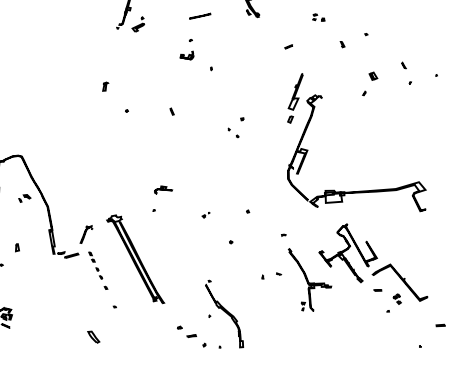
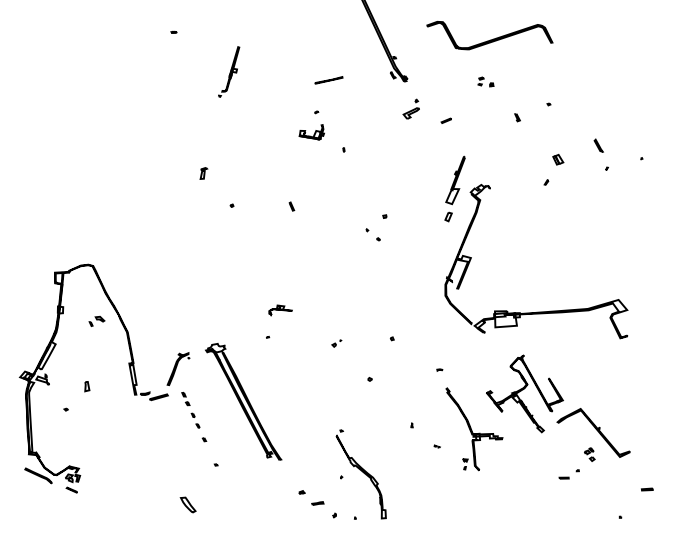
part: (137, 23) -> (410, 108), moved
part: (186, 55) -> (311, 132), size x1.43
part: (403, 65) -> (598, 145), size x1.67
part: (86, 234) -> (178, 369), size x1.43
part: (278, 274) -> (436, 446), moved
part: (377, 289) -> (563, 477), moved

